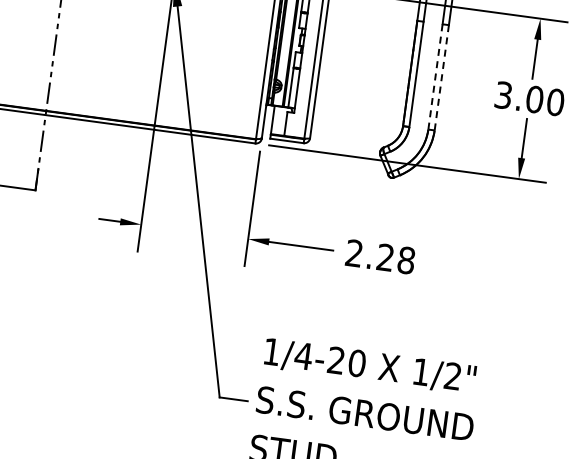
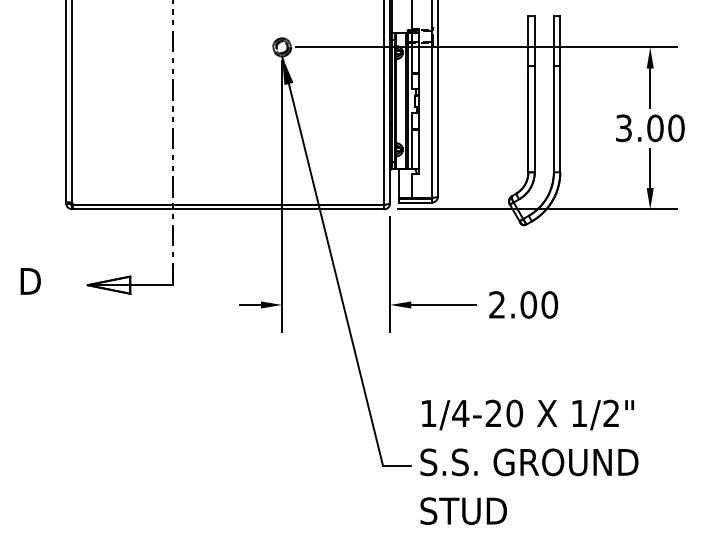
line: (435, 76) -> (553, 118), dashed -> solid
line: (441, 78) -> (560, 119), dashed -> solid
text: (396, 258) -> (539, 304), 2.28 -> 2.00

